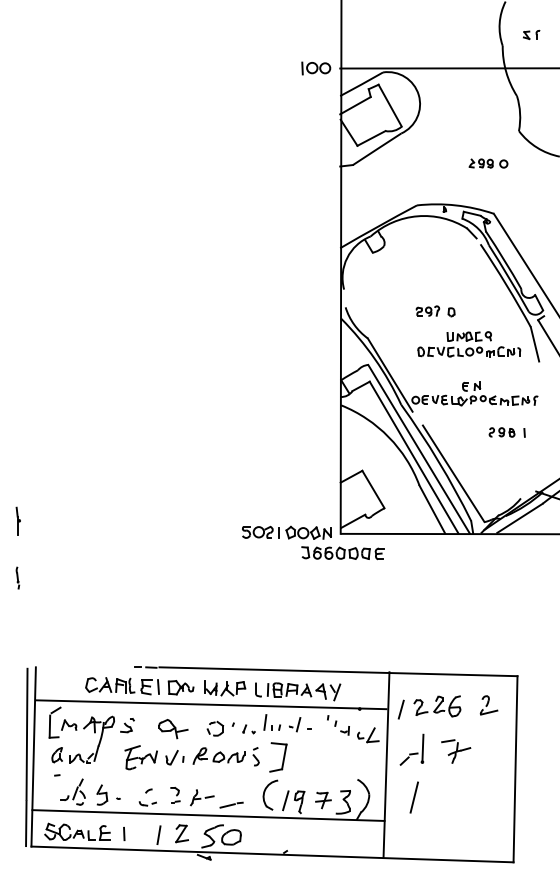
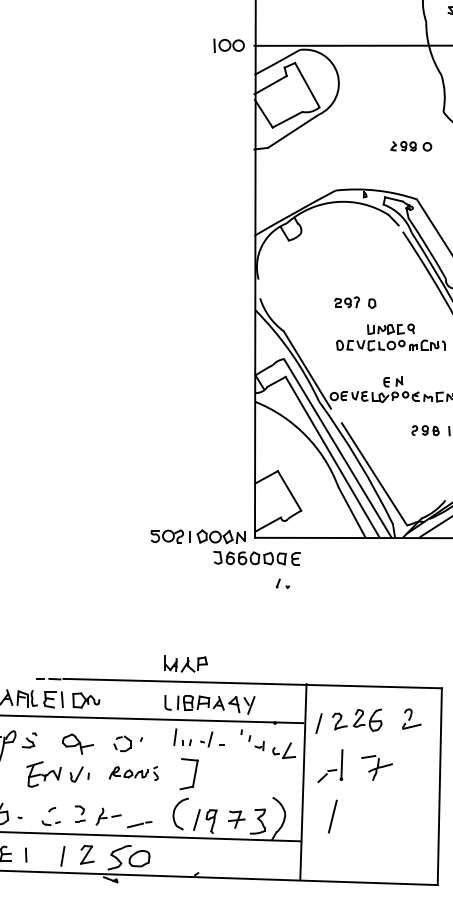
part: (225, 688) -> (186, 664), moved
part: (248, 729) -> (282, 583), moved
part: (225, 756) -> (133, 773), size x0.7

